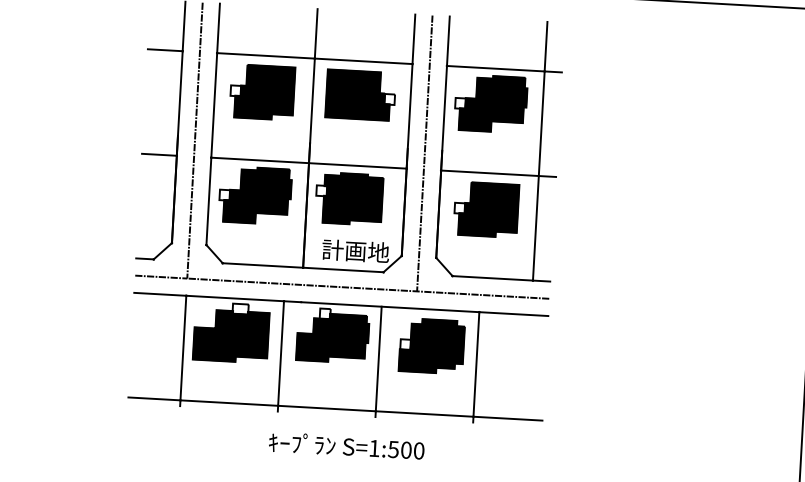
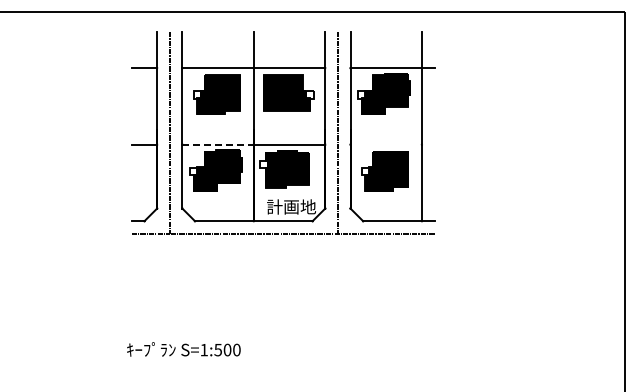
line: (260, 160) -> (218, 144), solid -> dashed
line: (498, 173) -> (392, 144), removed
part: (338, 359) -> (283, 286), removed
text: (346, 446) -> (183, 349), moved

